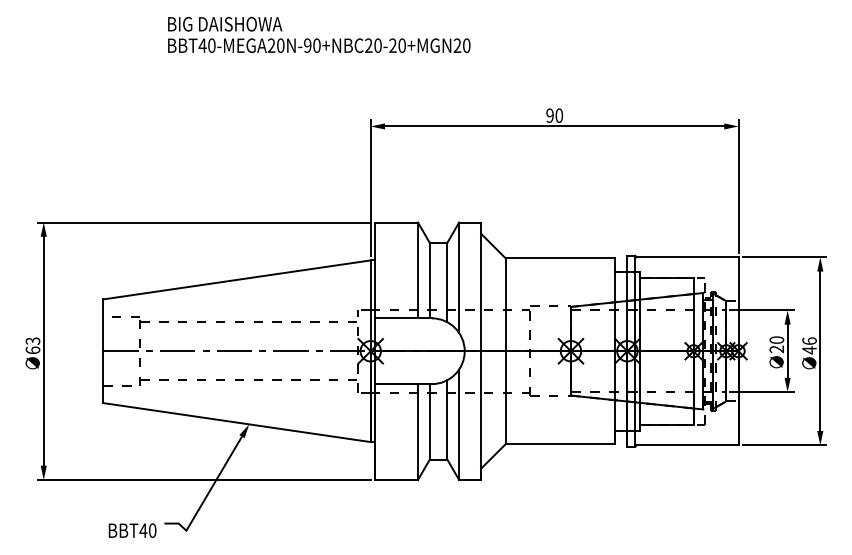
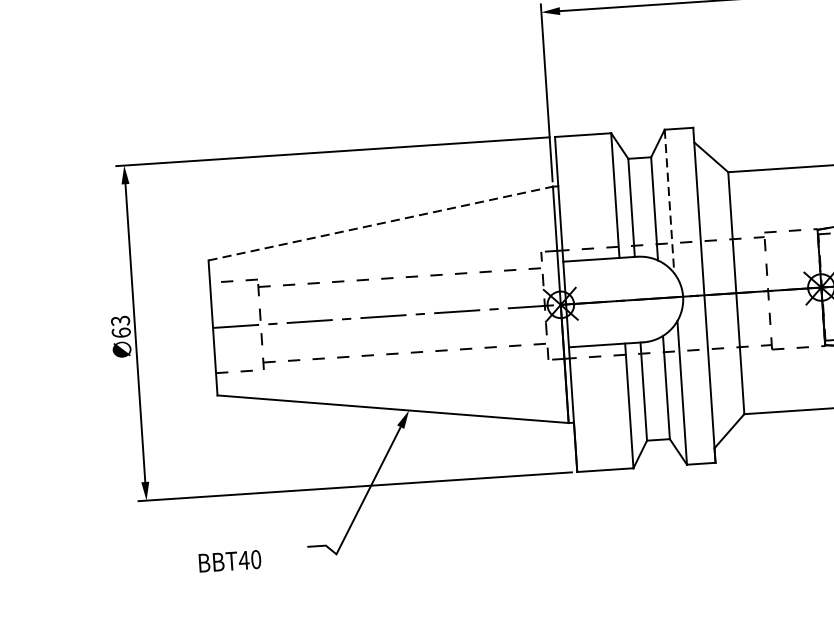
line: (459, 278) -> (670, 202), solid -> dashed
line: (237, 279) -> (381, 223), solid -> dashed
text: (132, 530) -> (229, 561), moved

